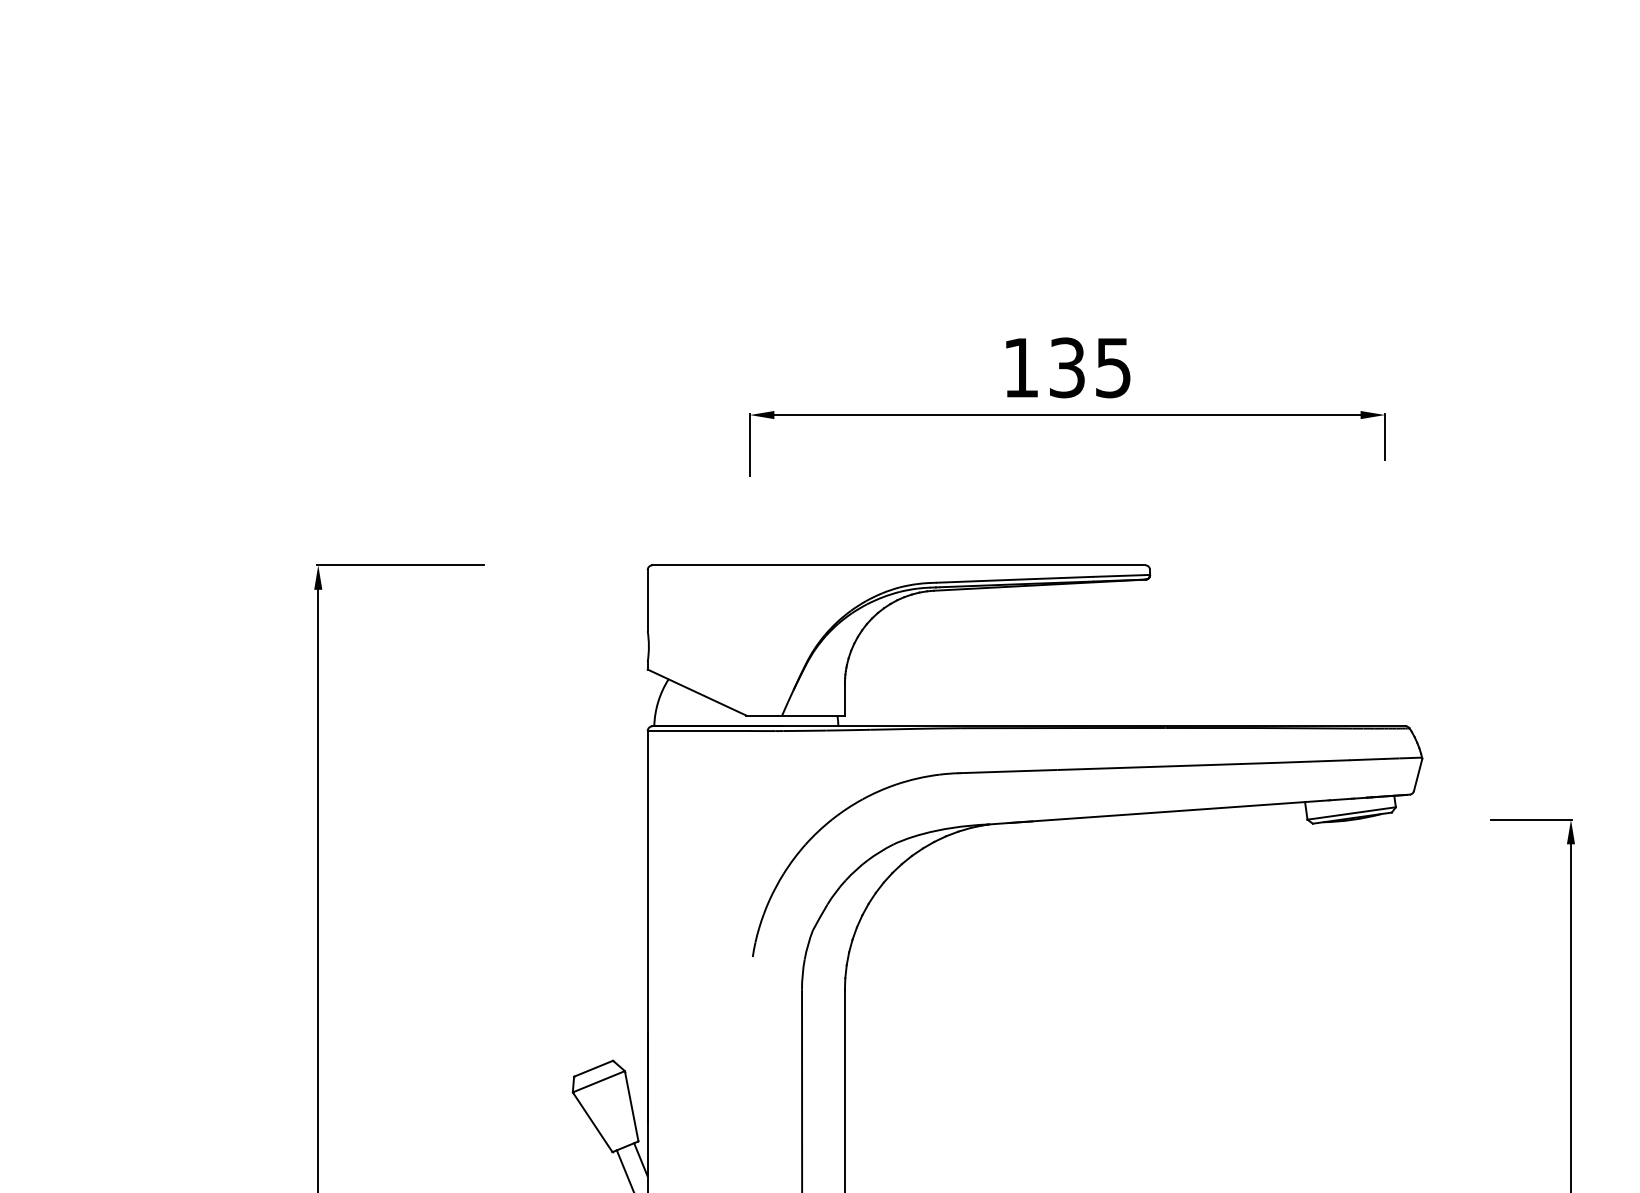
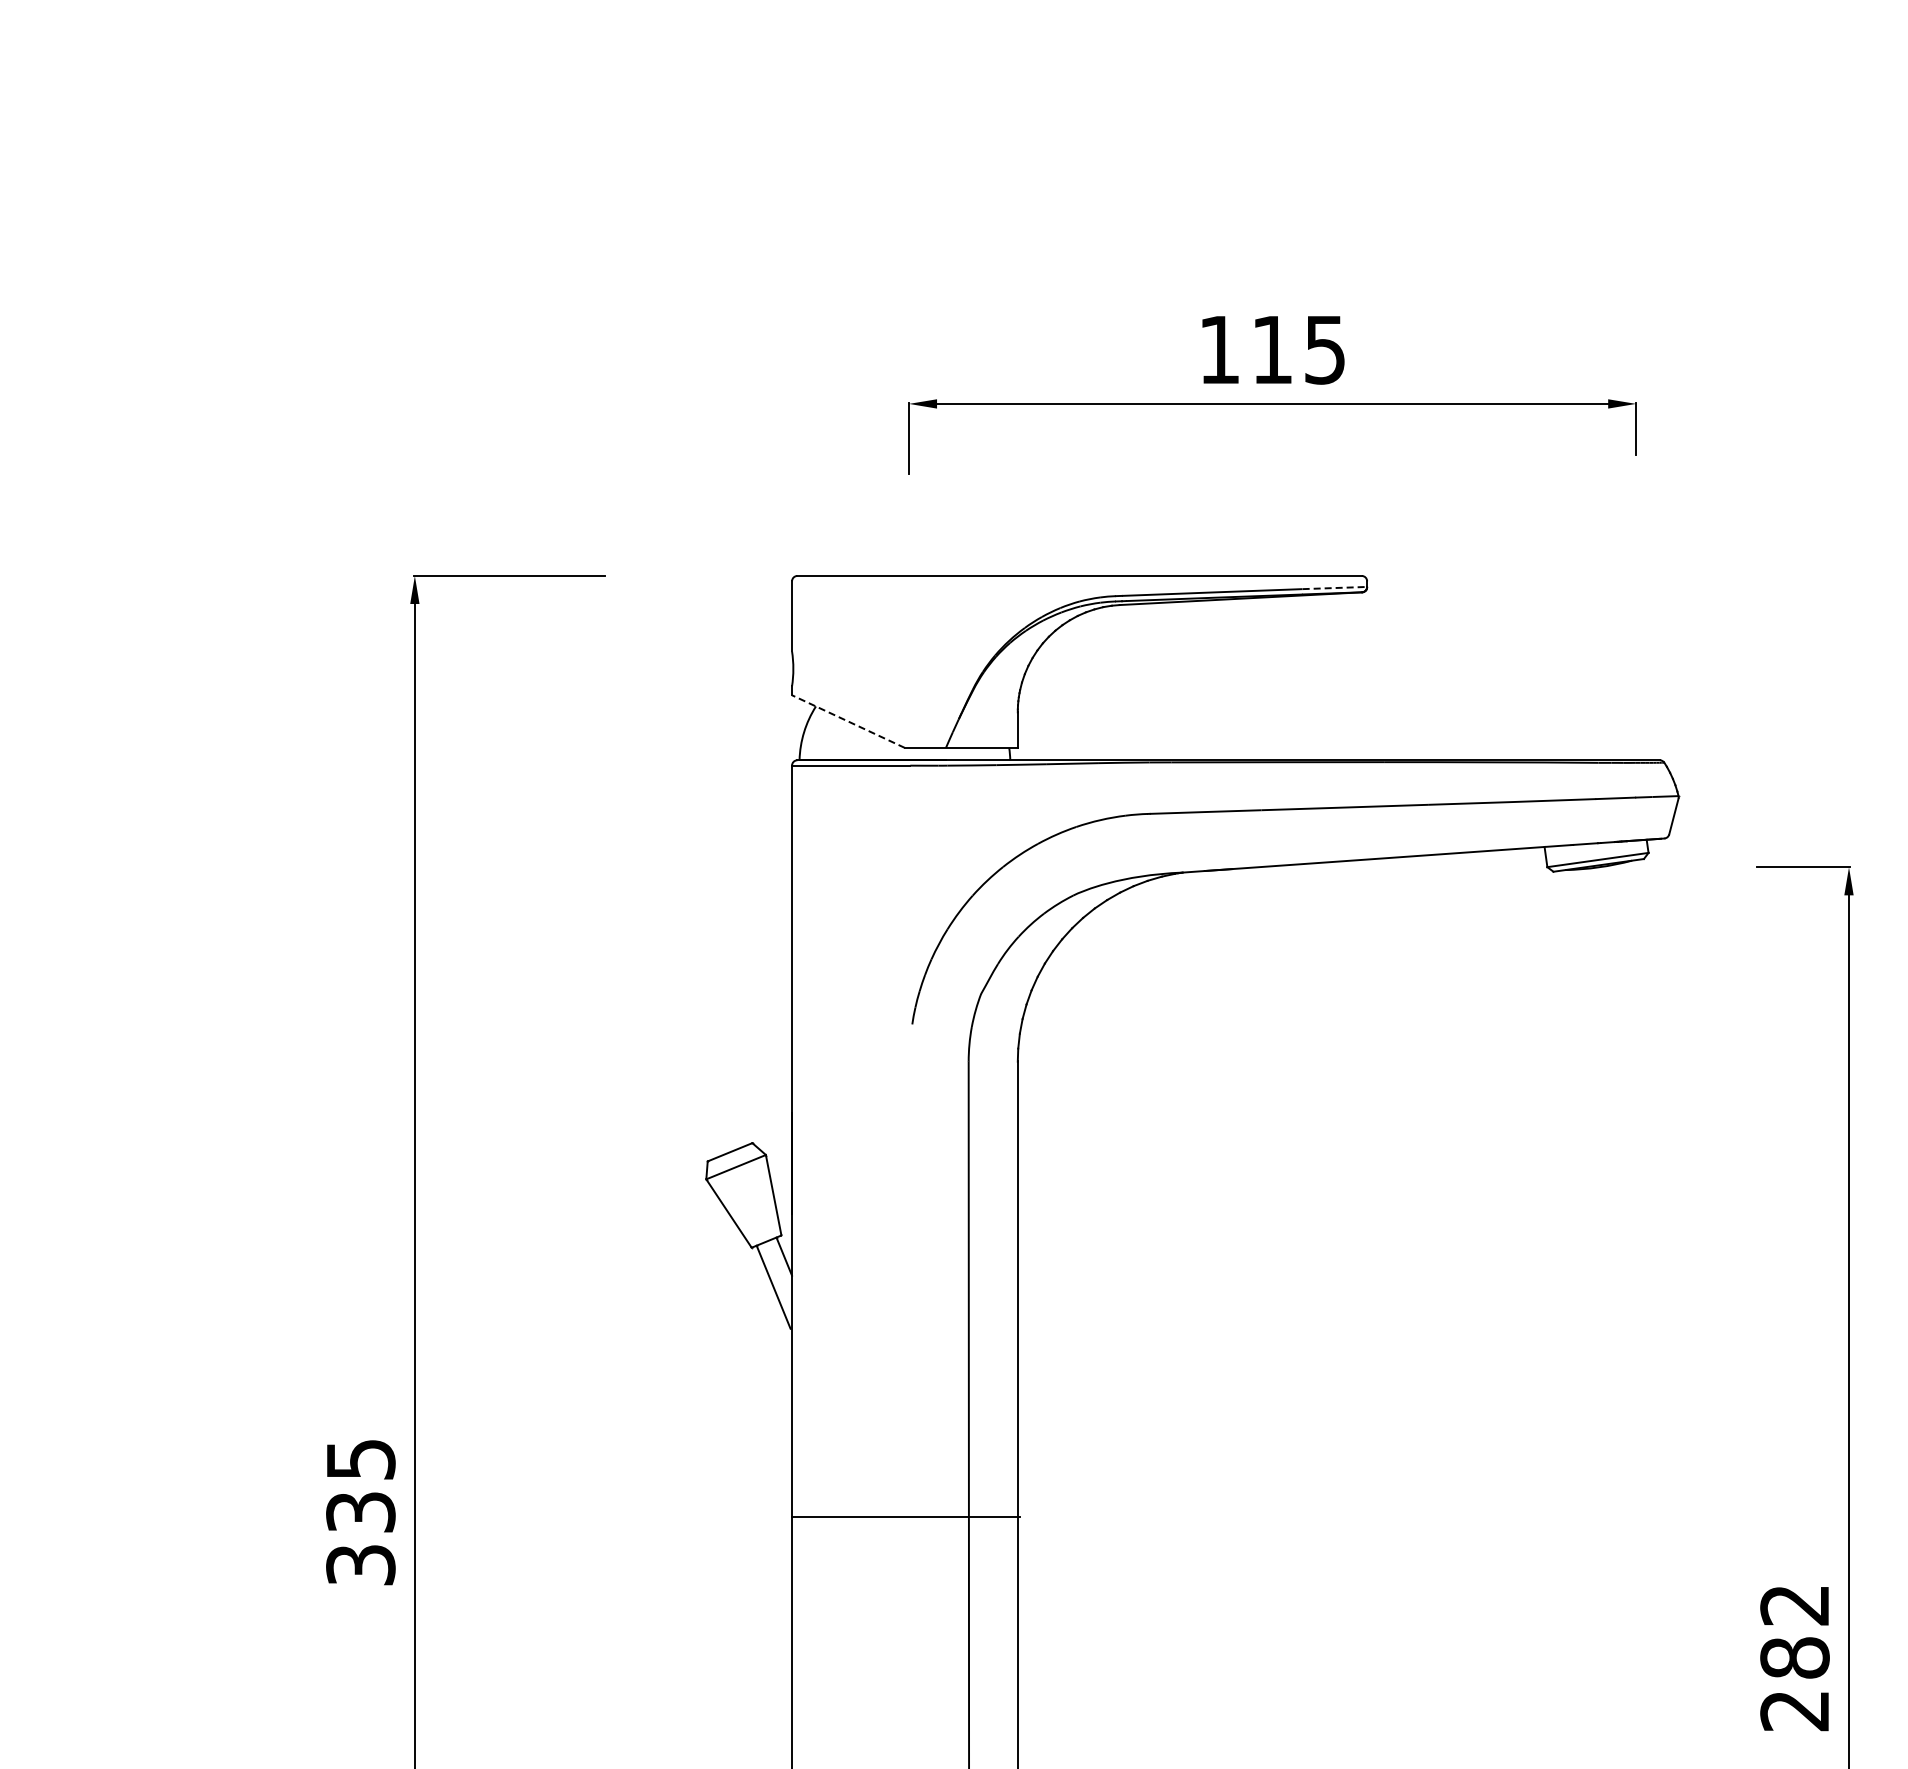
text: (1067, 367) -> (1272, 349), 135 -> 115
line: (1122, 576) -> (1335, 588), solid -> dashed
line: (697, 692) -> (848, 721), solid -> dashed

